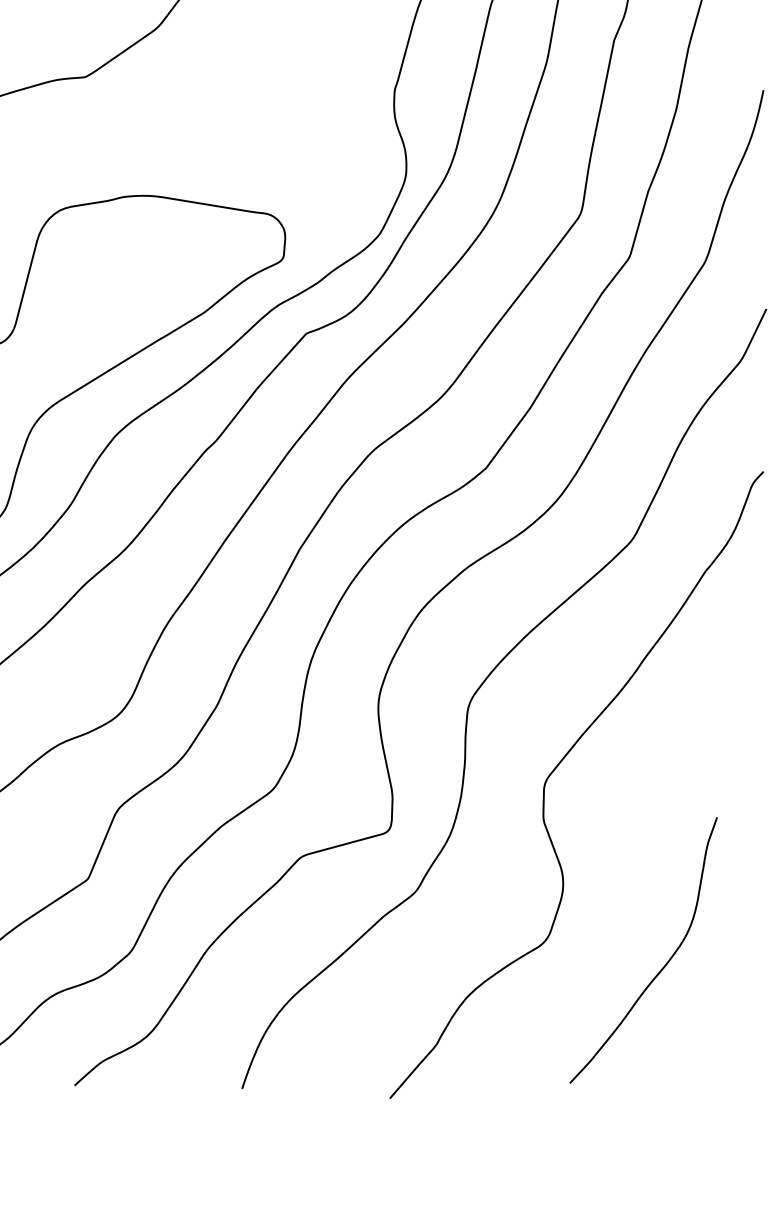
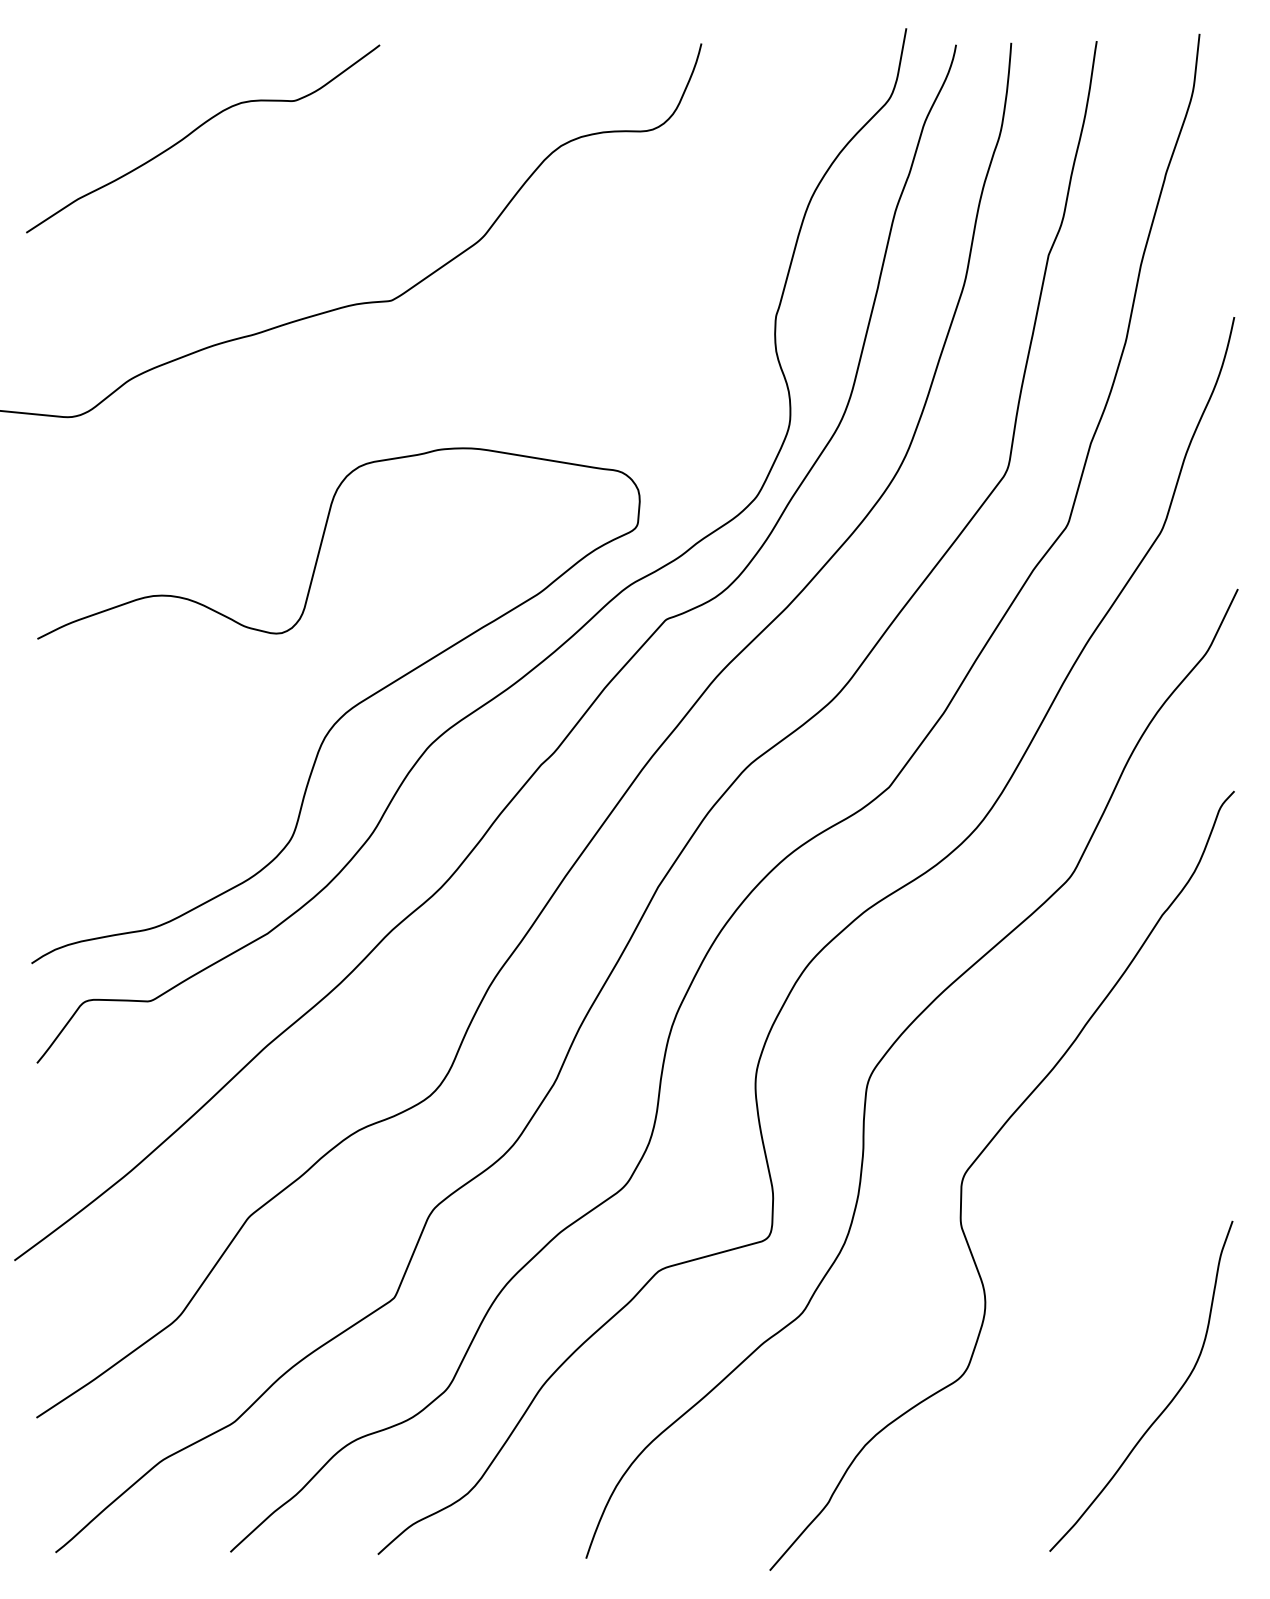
curve: (664, 964) -> (1167, 1404), moved

